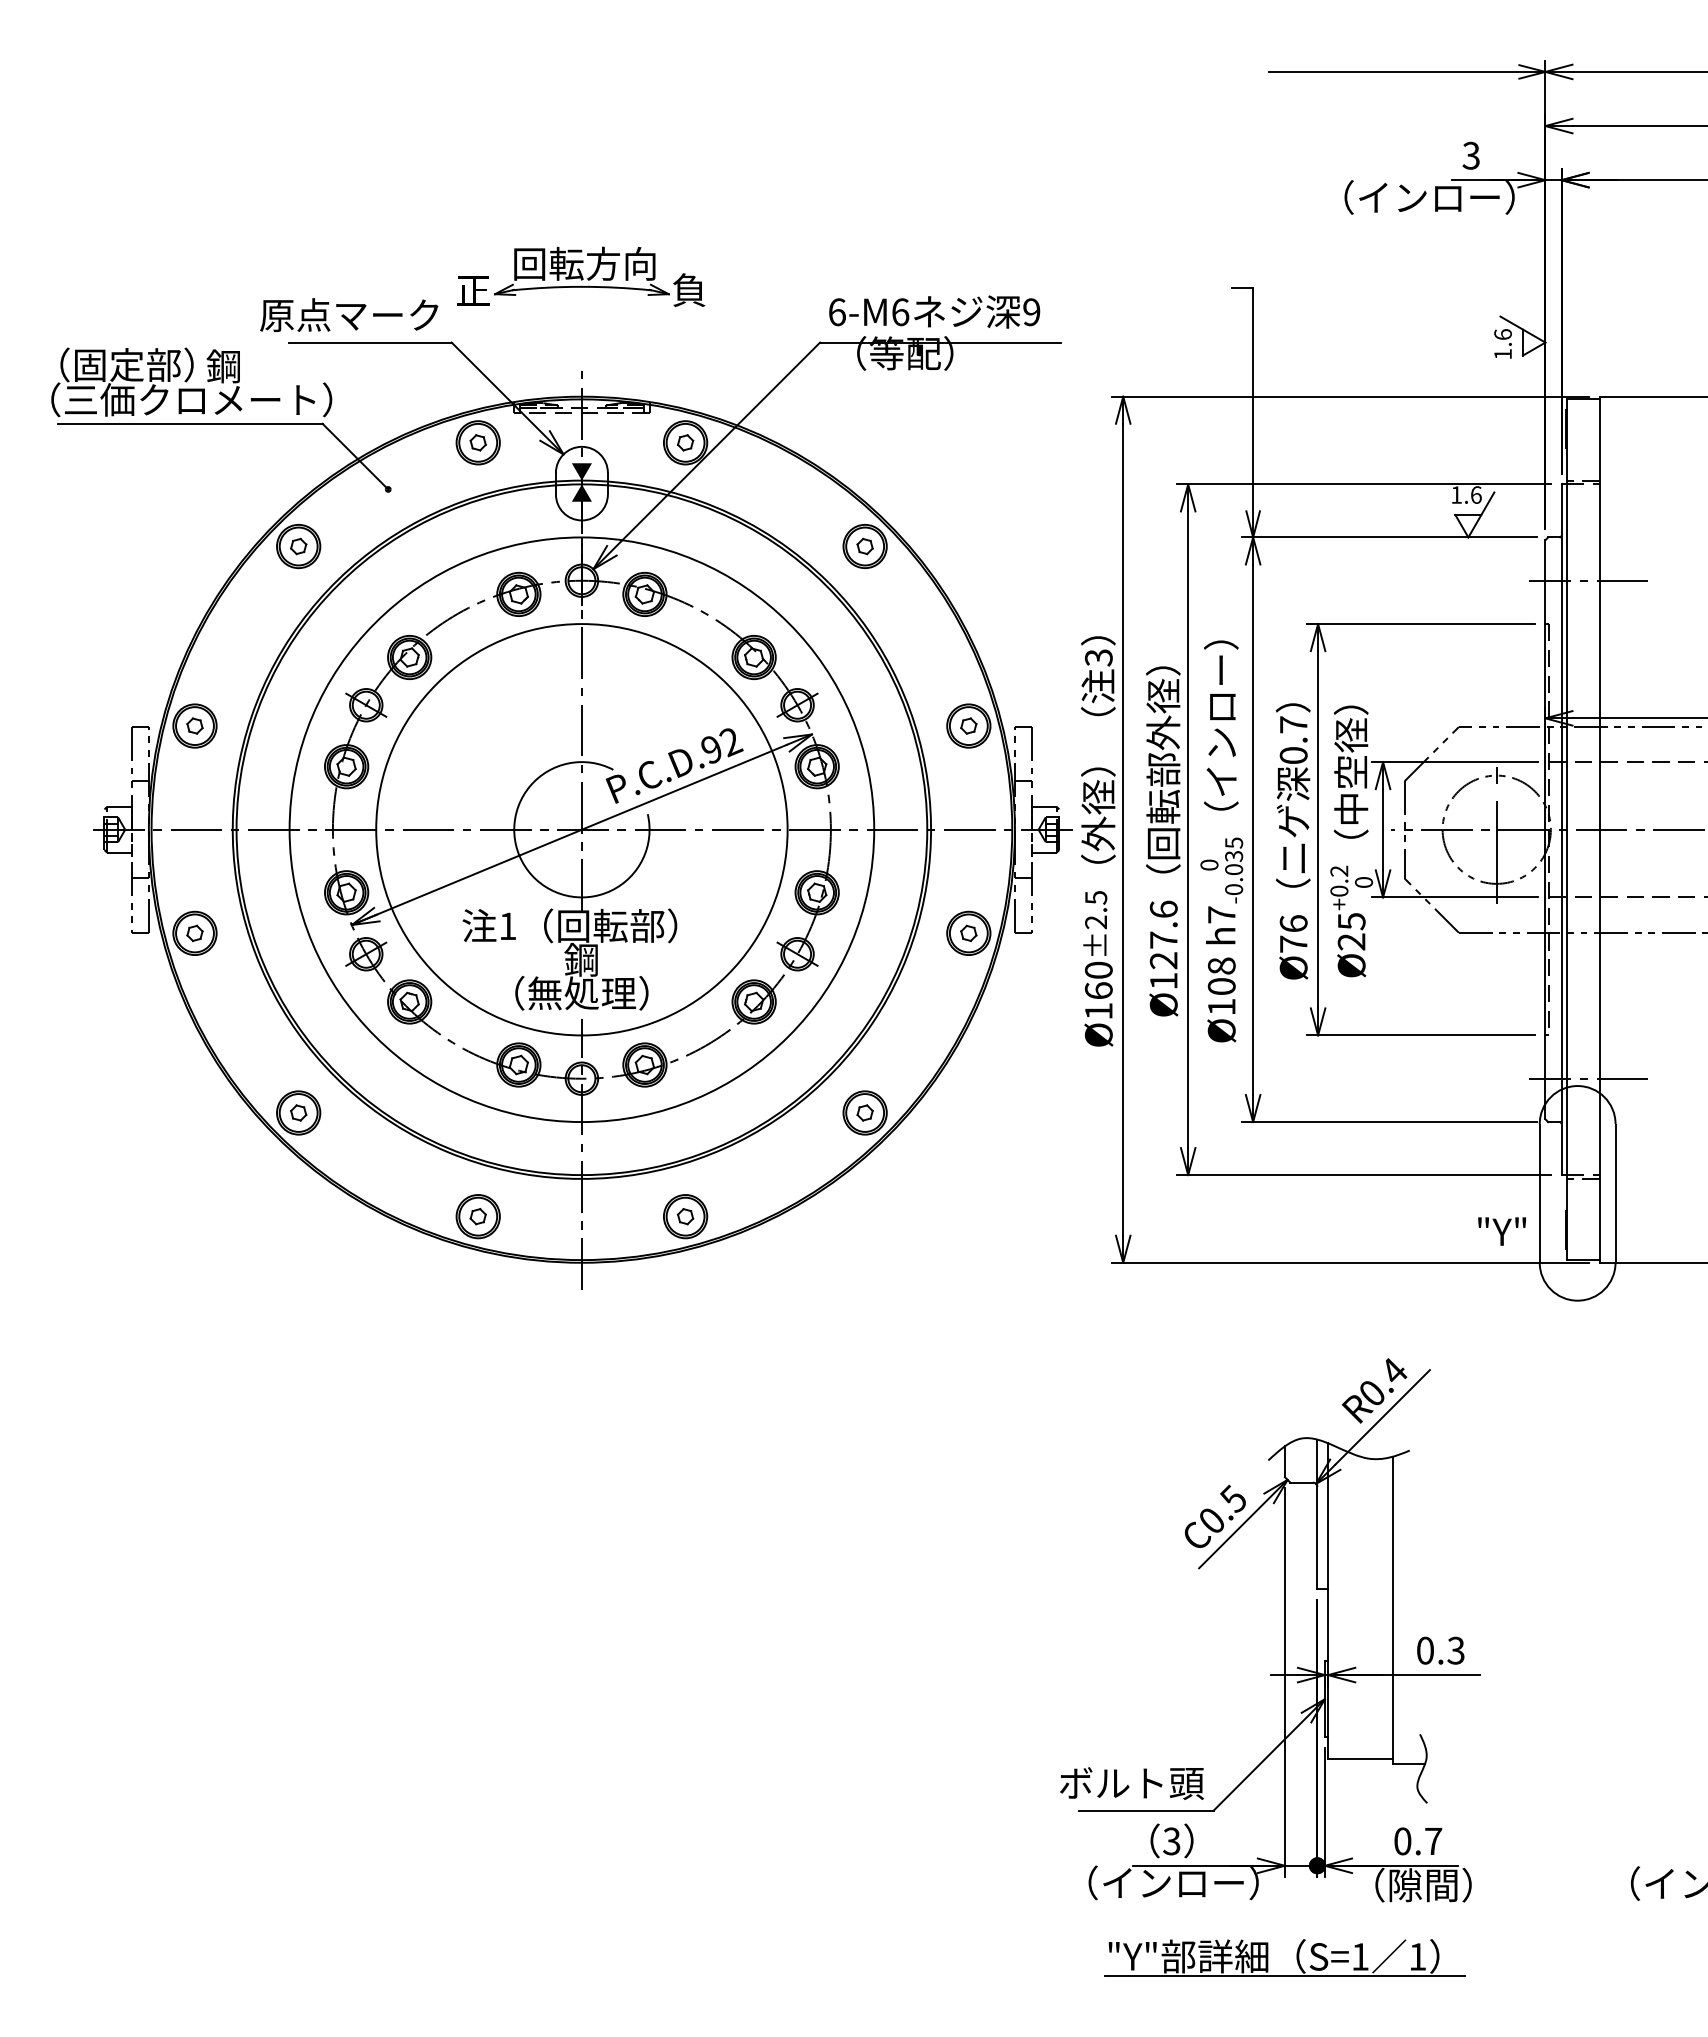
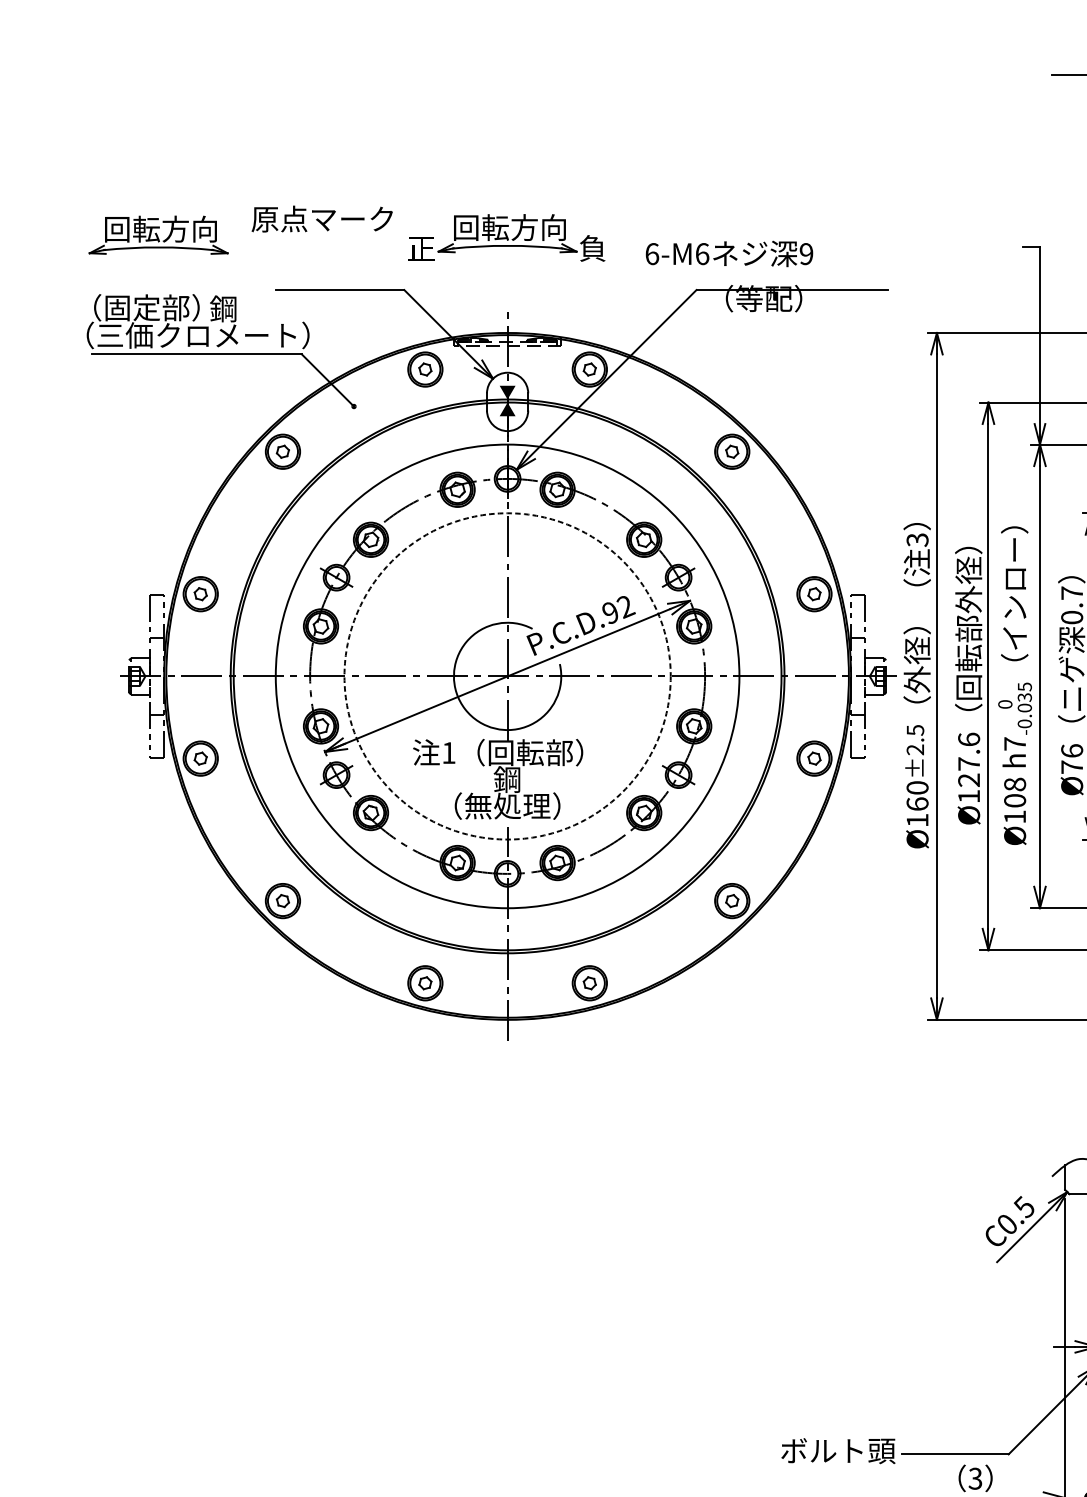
part: (141, 272) -> (158, 234), added
text: (934, 311) -> (729, 253), moved
text: (349, 314) -> (322, 218), moved
circle: (581, 829) -> (507, 676), solid -> dashed
text: (1132, 1783) -> (838, 1451), moved

